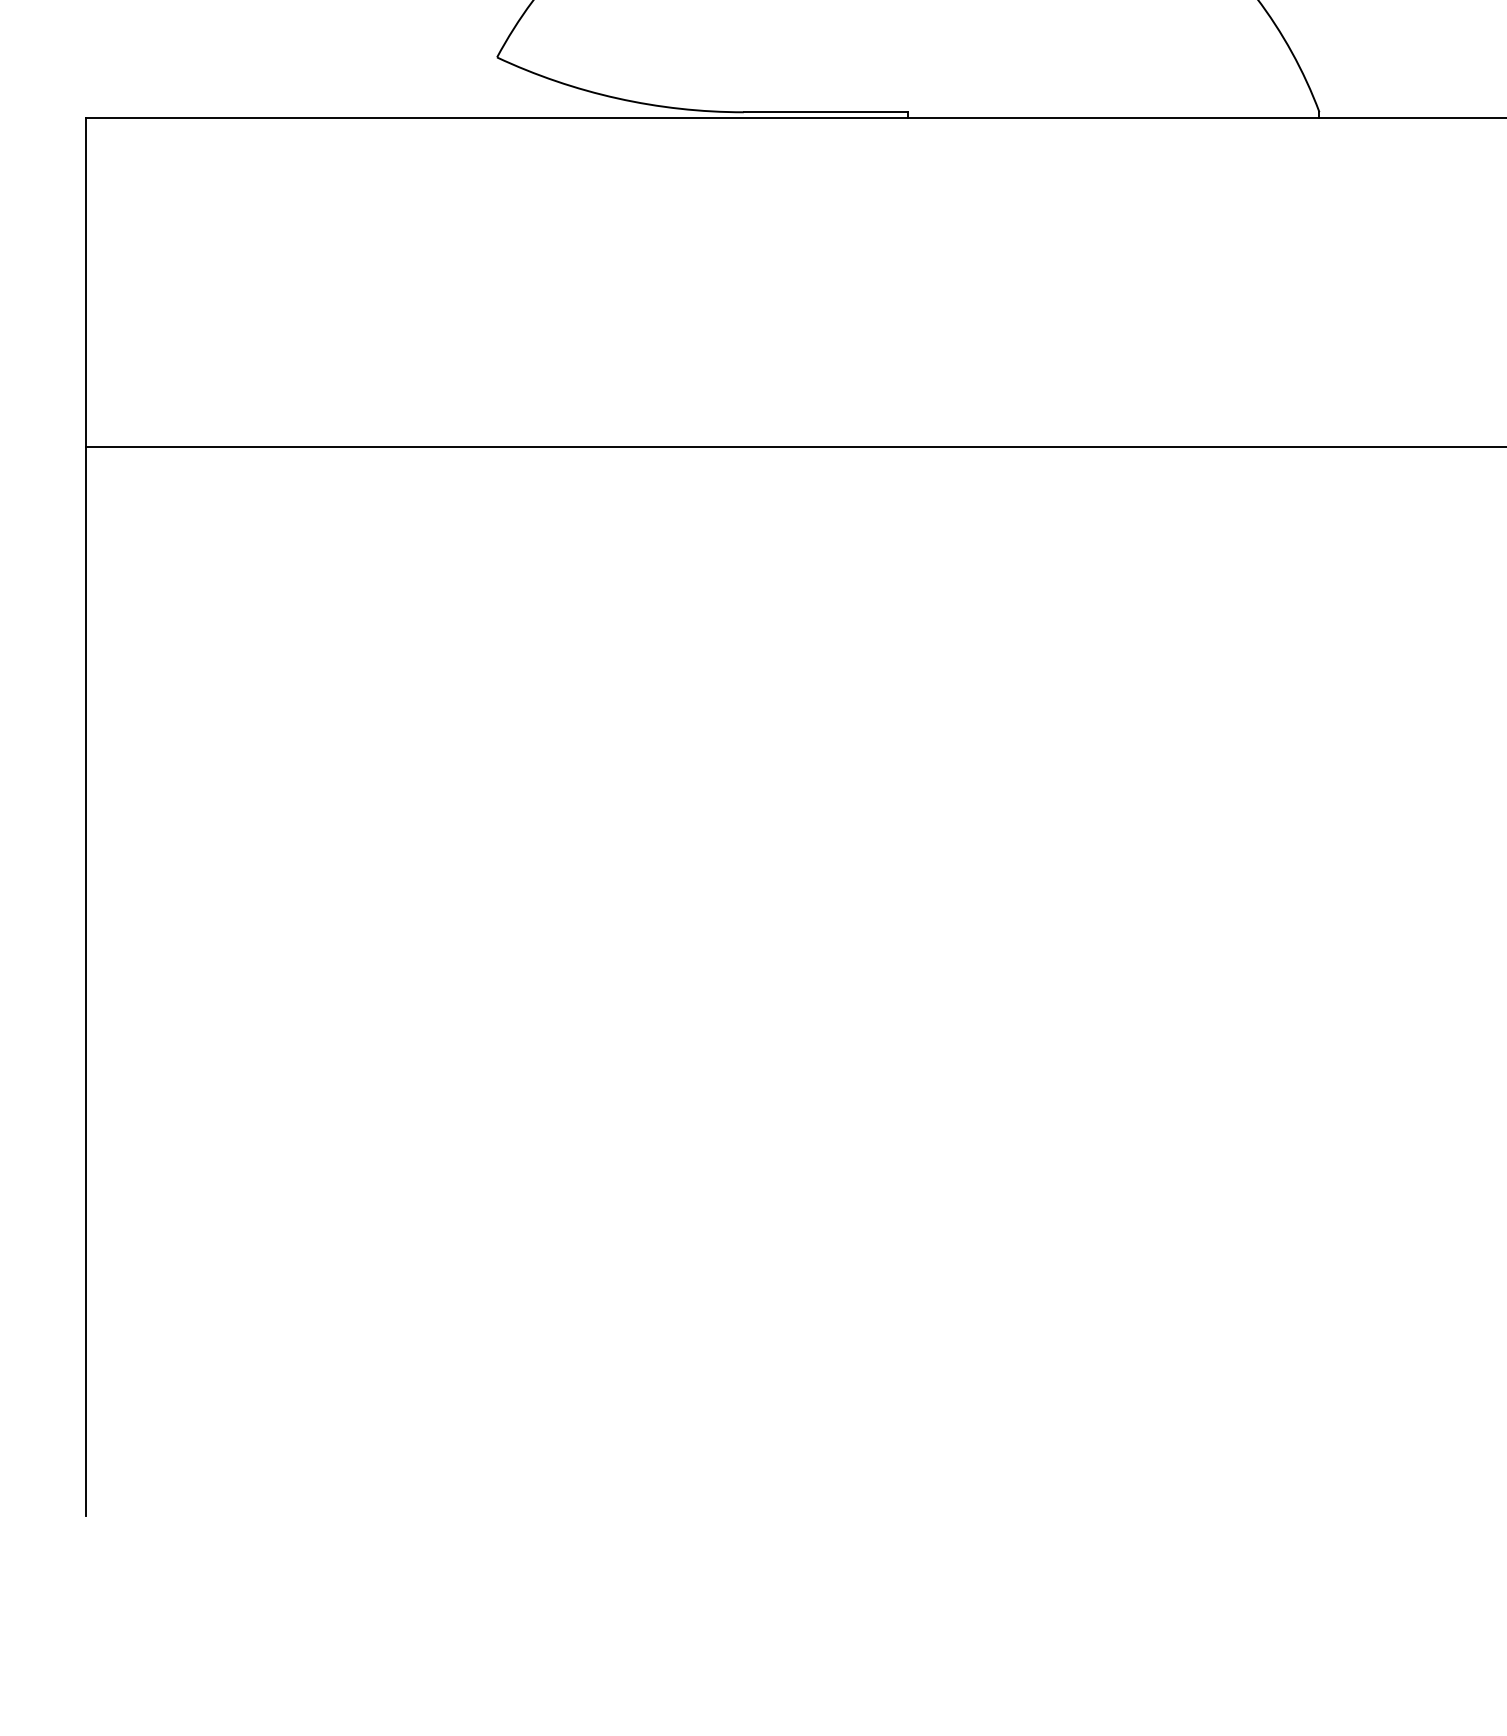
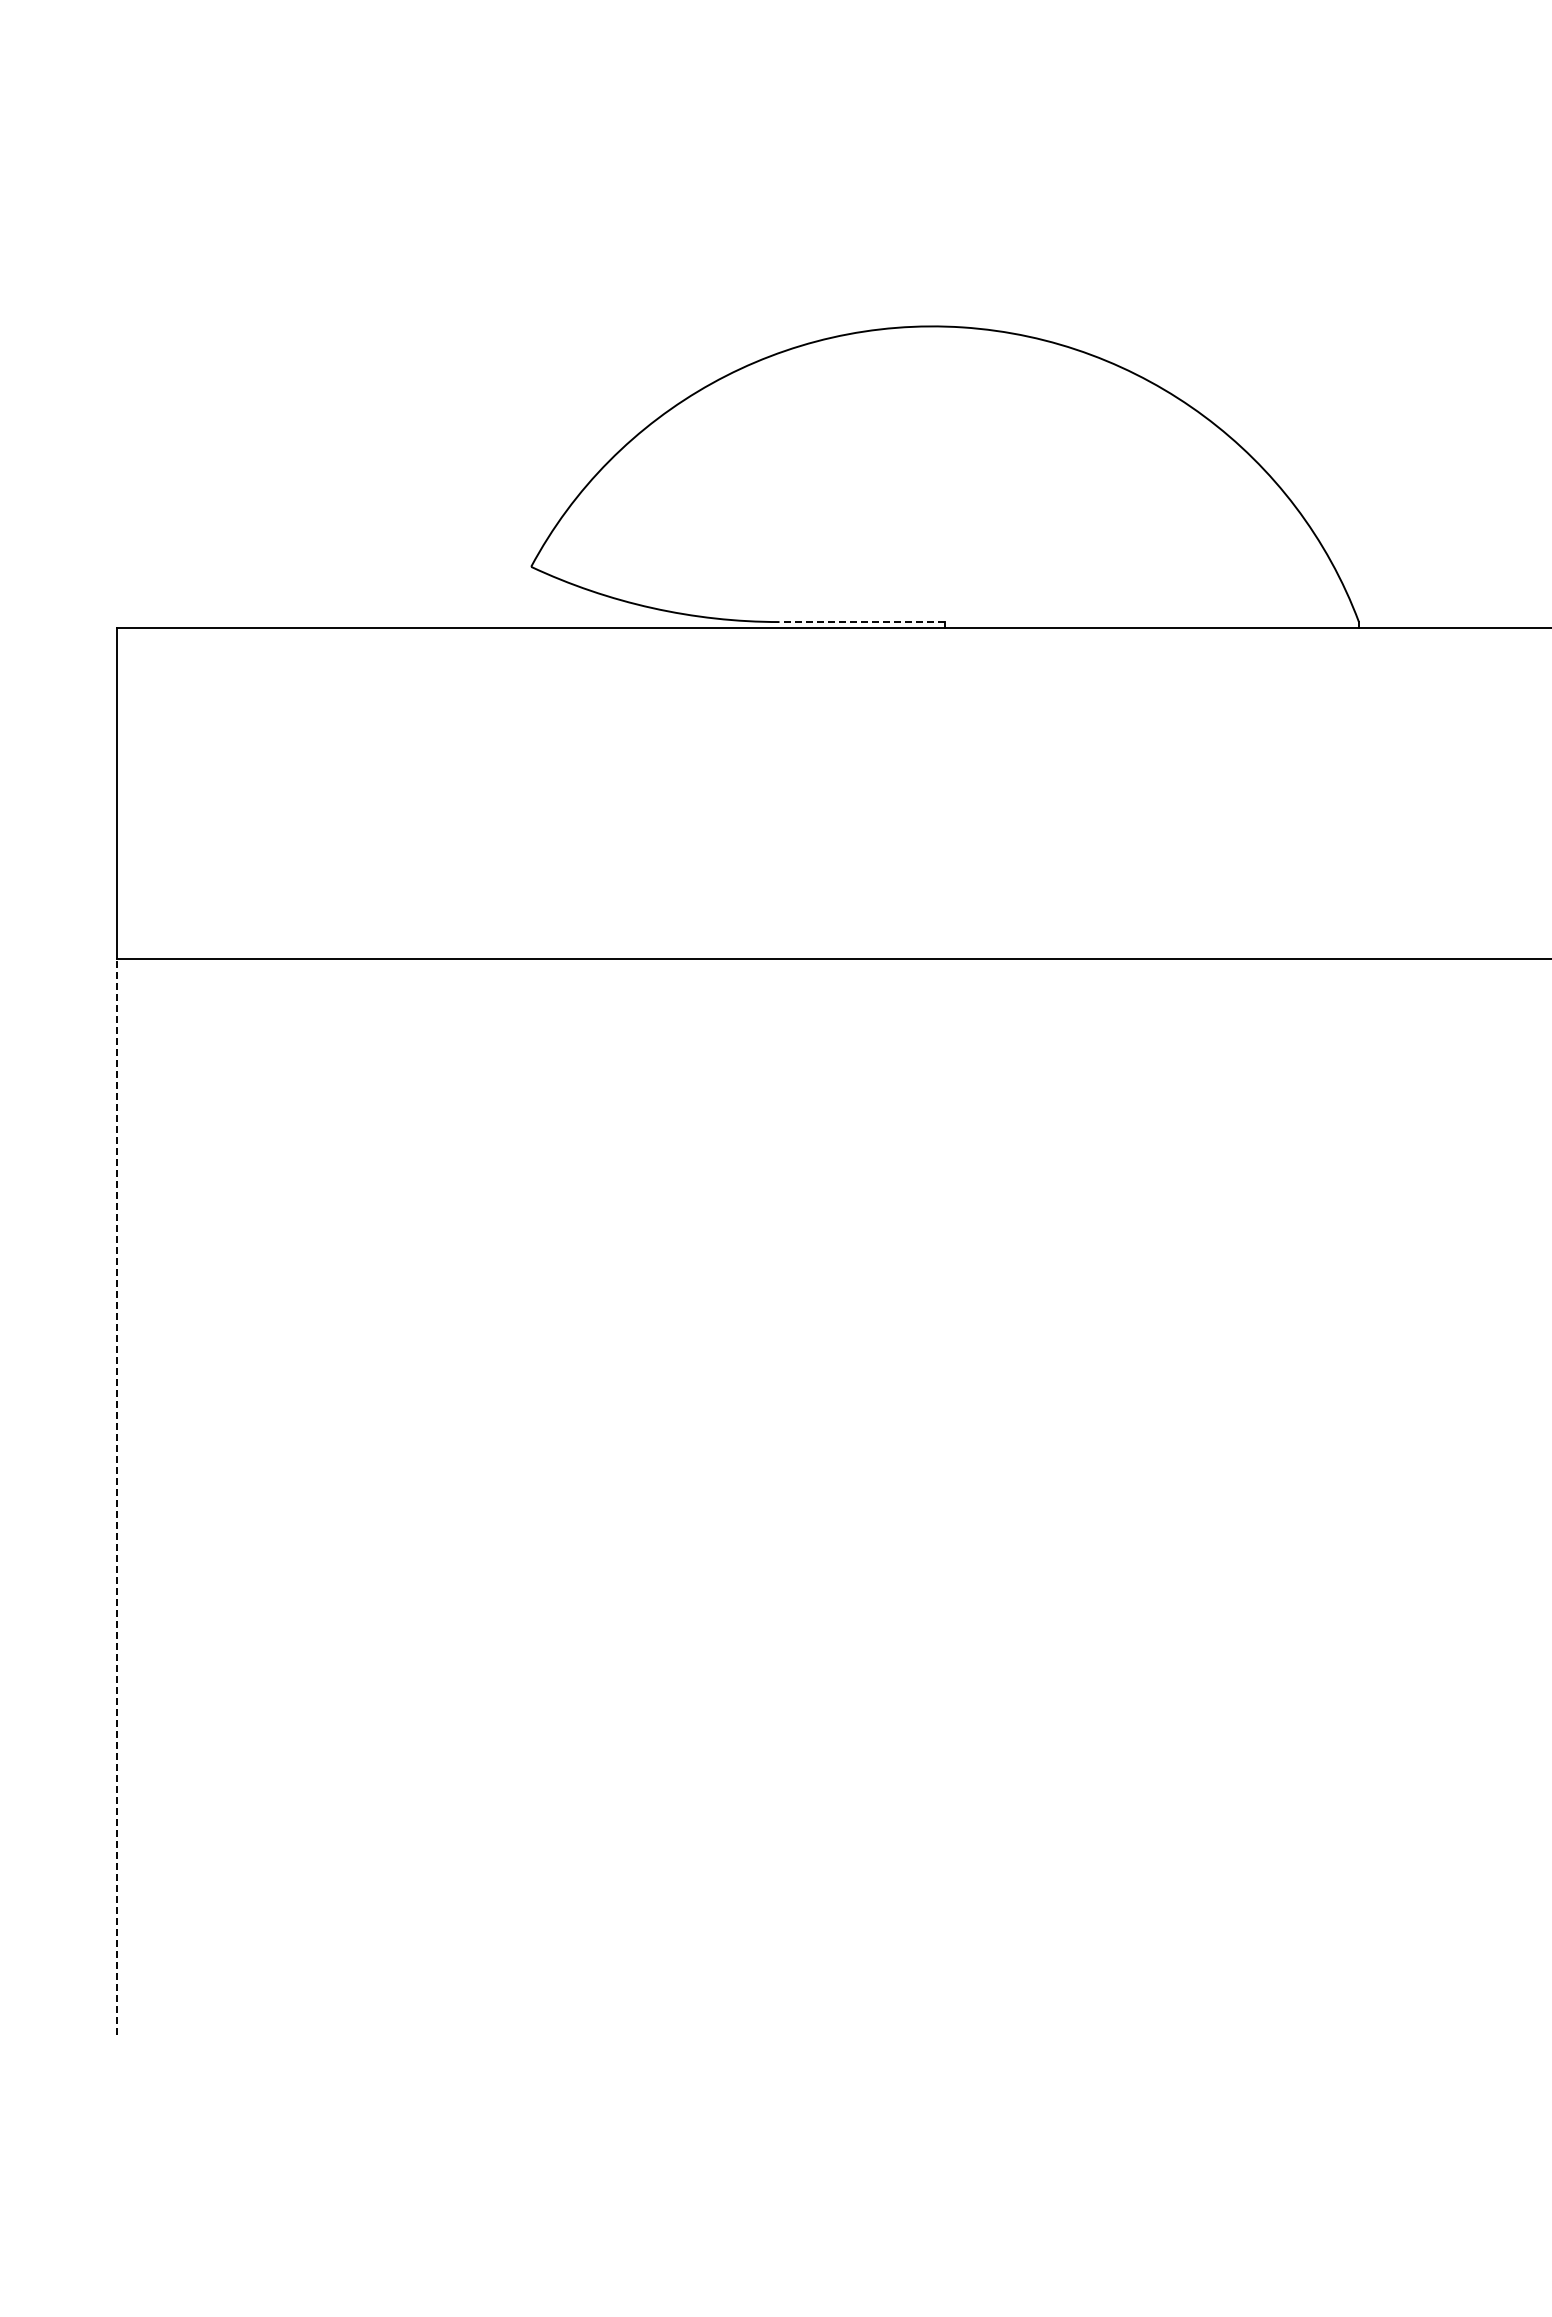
line: (826, 112) -> (862, 622), solid -> dashed
line: (86, 981) -> (117, 1496), solid -> dashed

